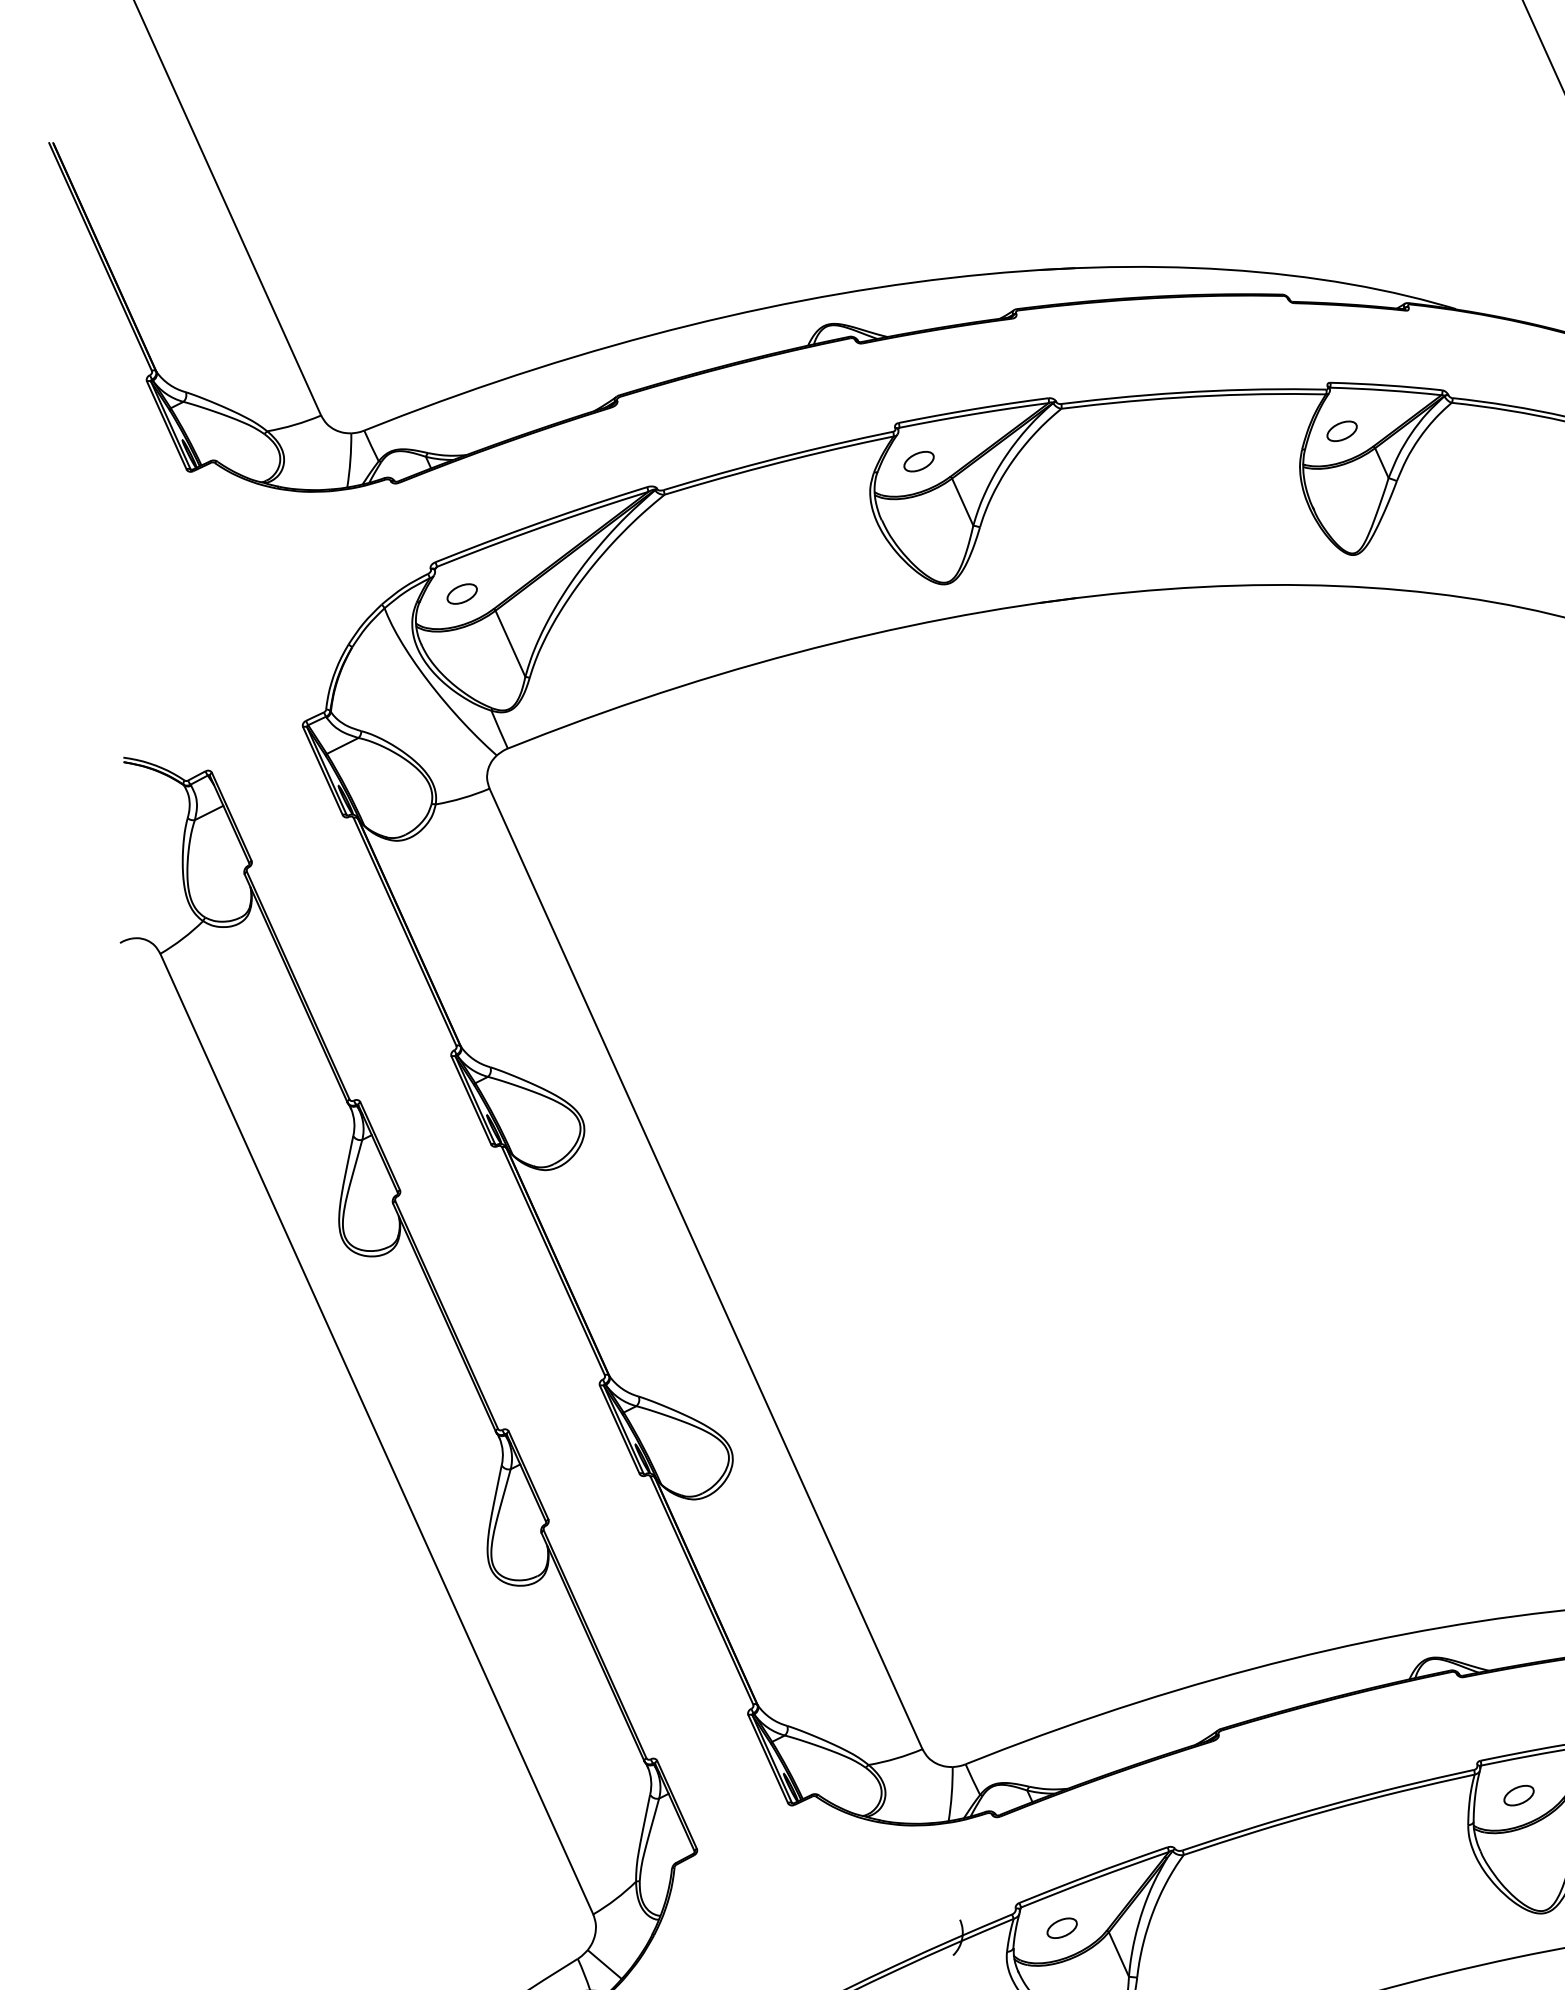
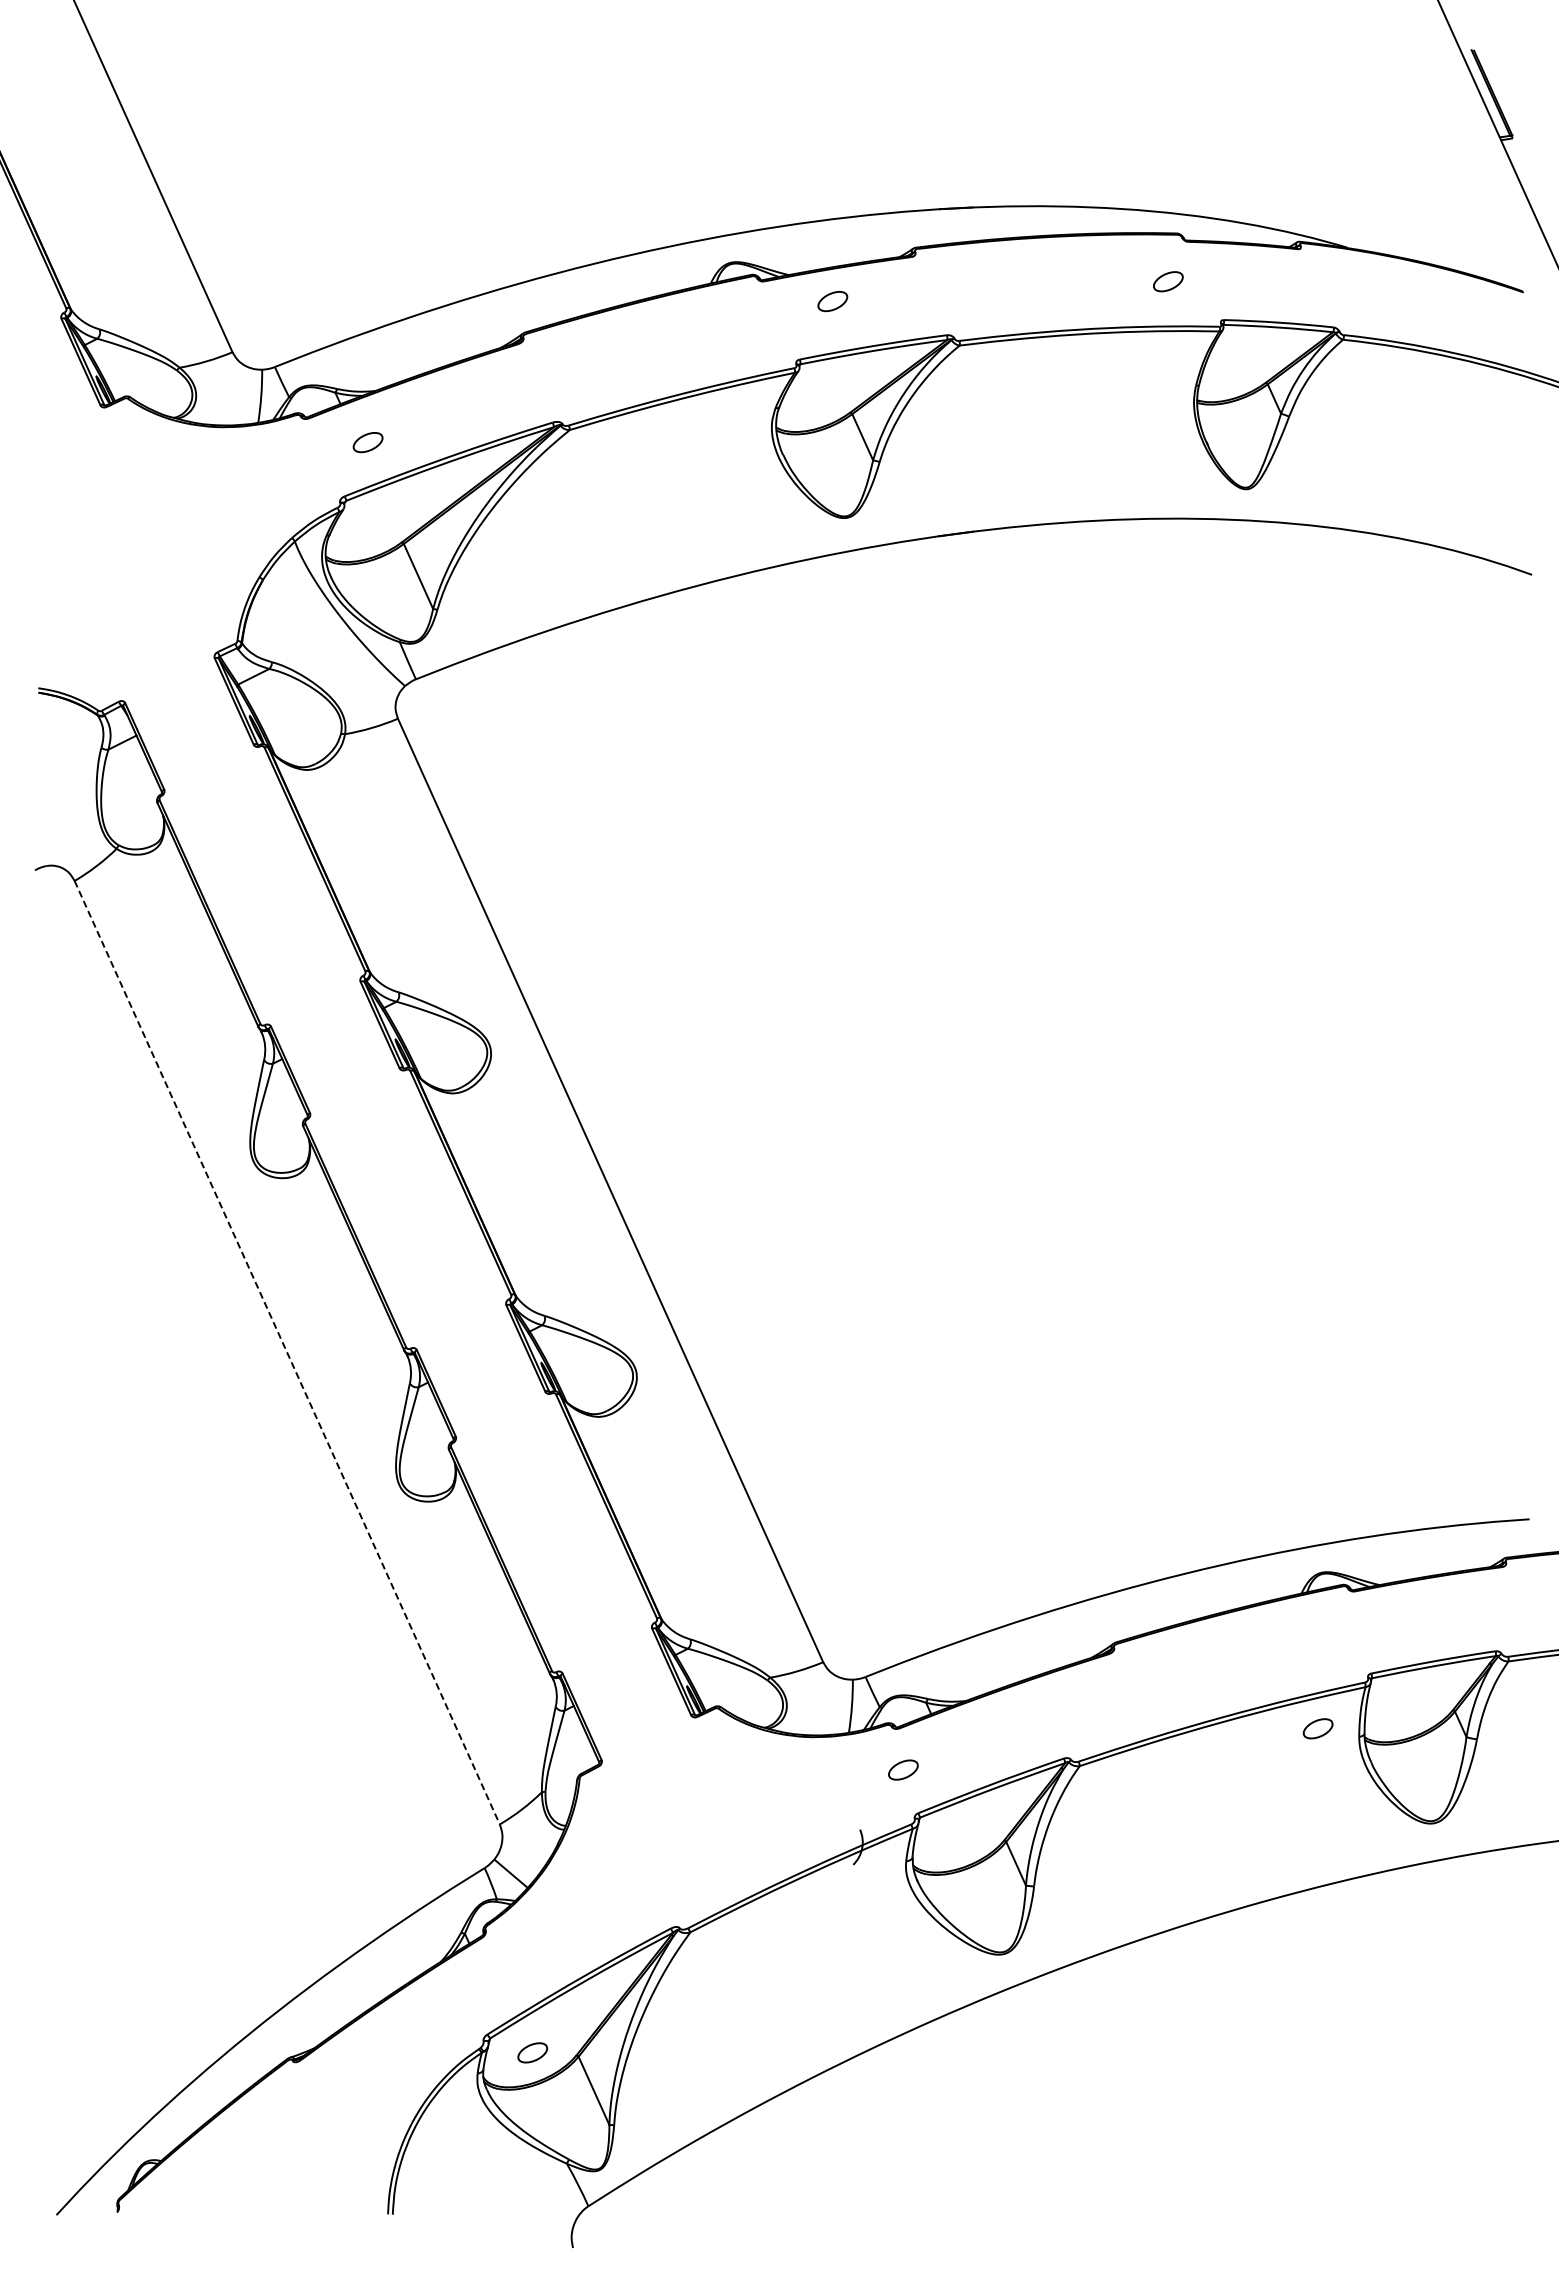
part: (1342, 431) -> (1168, 281), moved
part: (918, 461) -> (832, 301), moved
part: (461, 593) -> (367, 442), moved
line: (377, 1434) -> (287, 1353), solid -> dashed
part: (1518, 1795) -> (1317, 1728), moved
part: (1062, 1927) -> (903, 1769), moved

